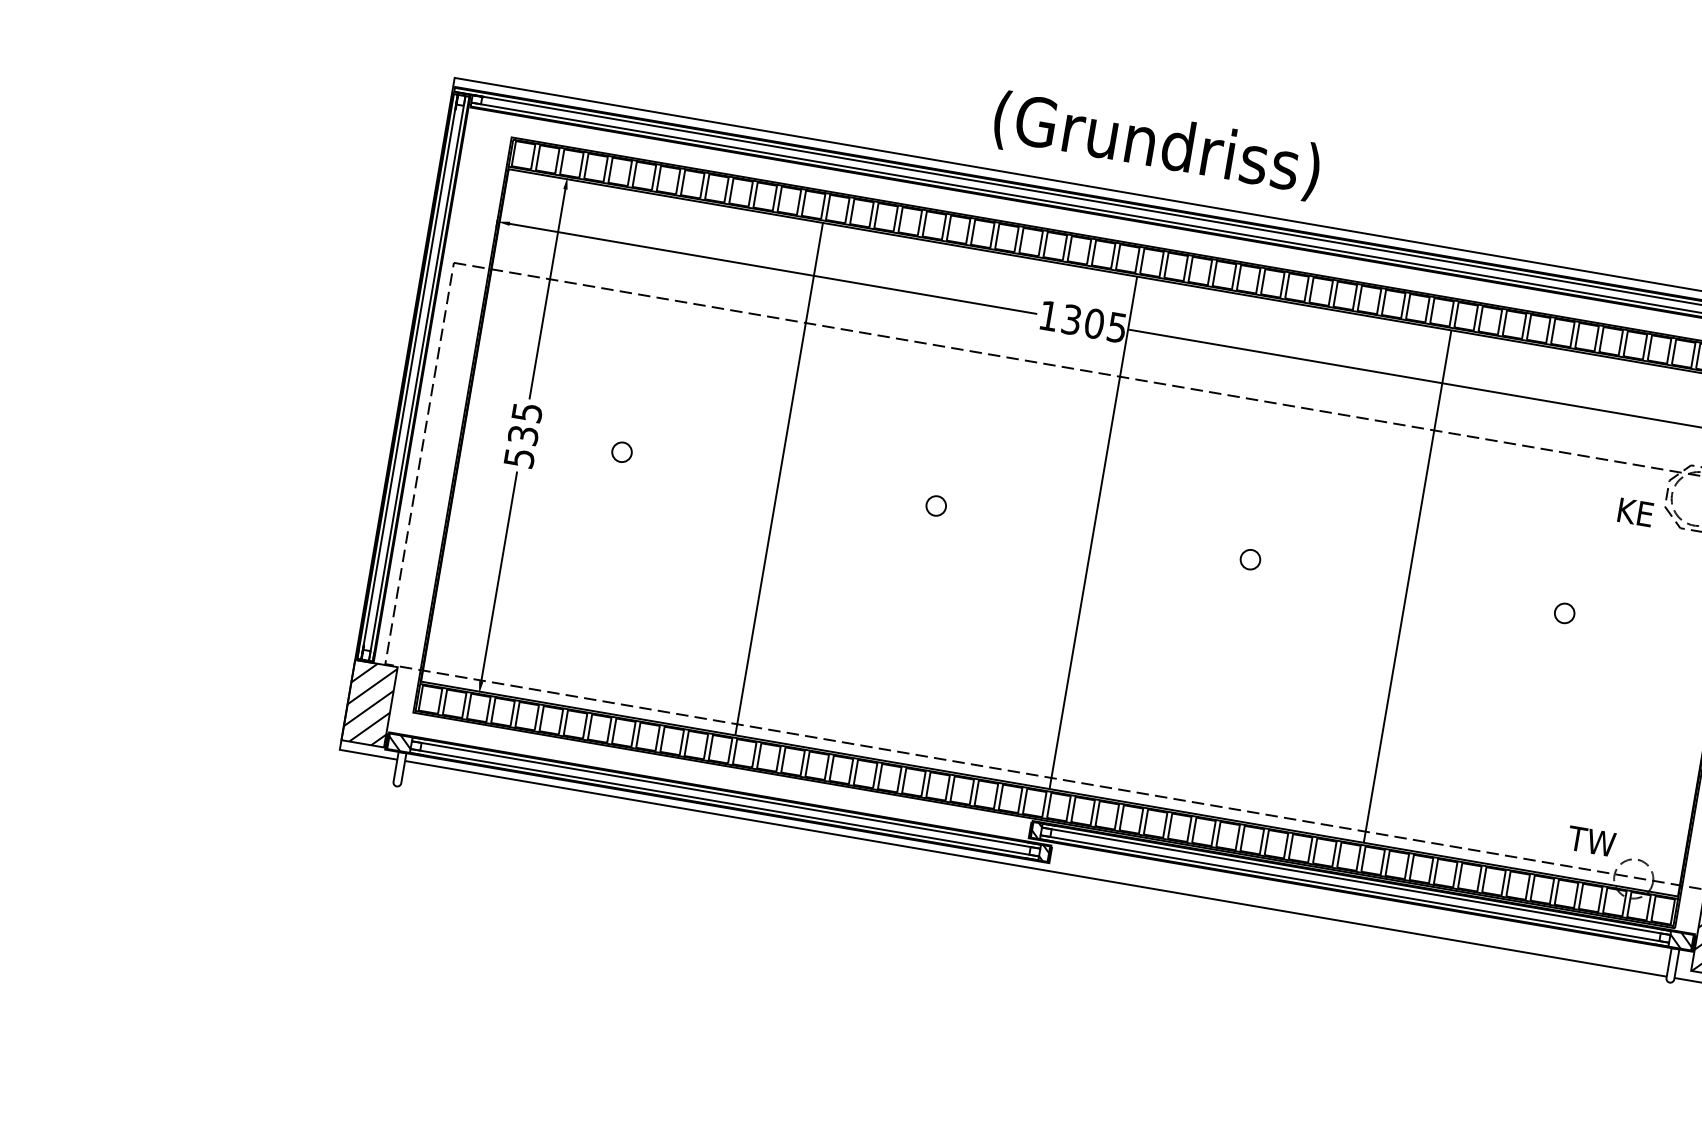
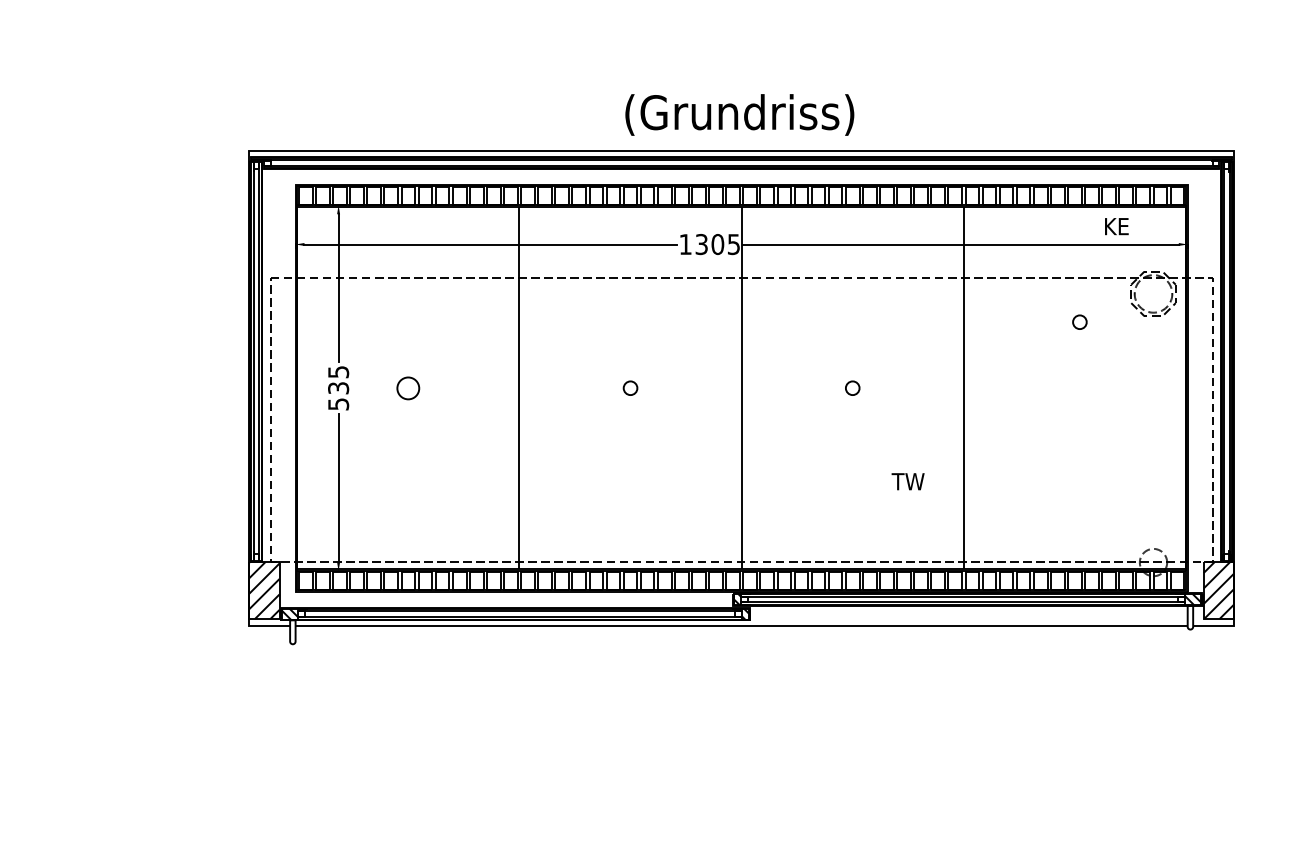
circle: (622, 451) -> (408, 387), size x1.6
text: (1635, 512) -> (1116, 226), moved
circle: (1564, 612) -> (1079, 321), moved
text: (1590, 840) -> (907, 481), moved

